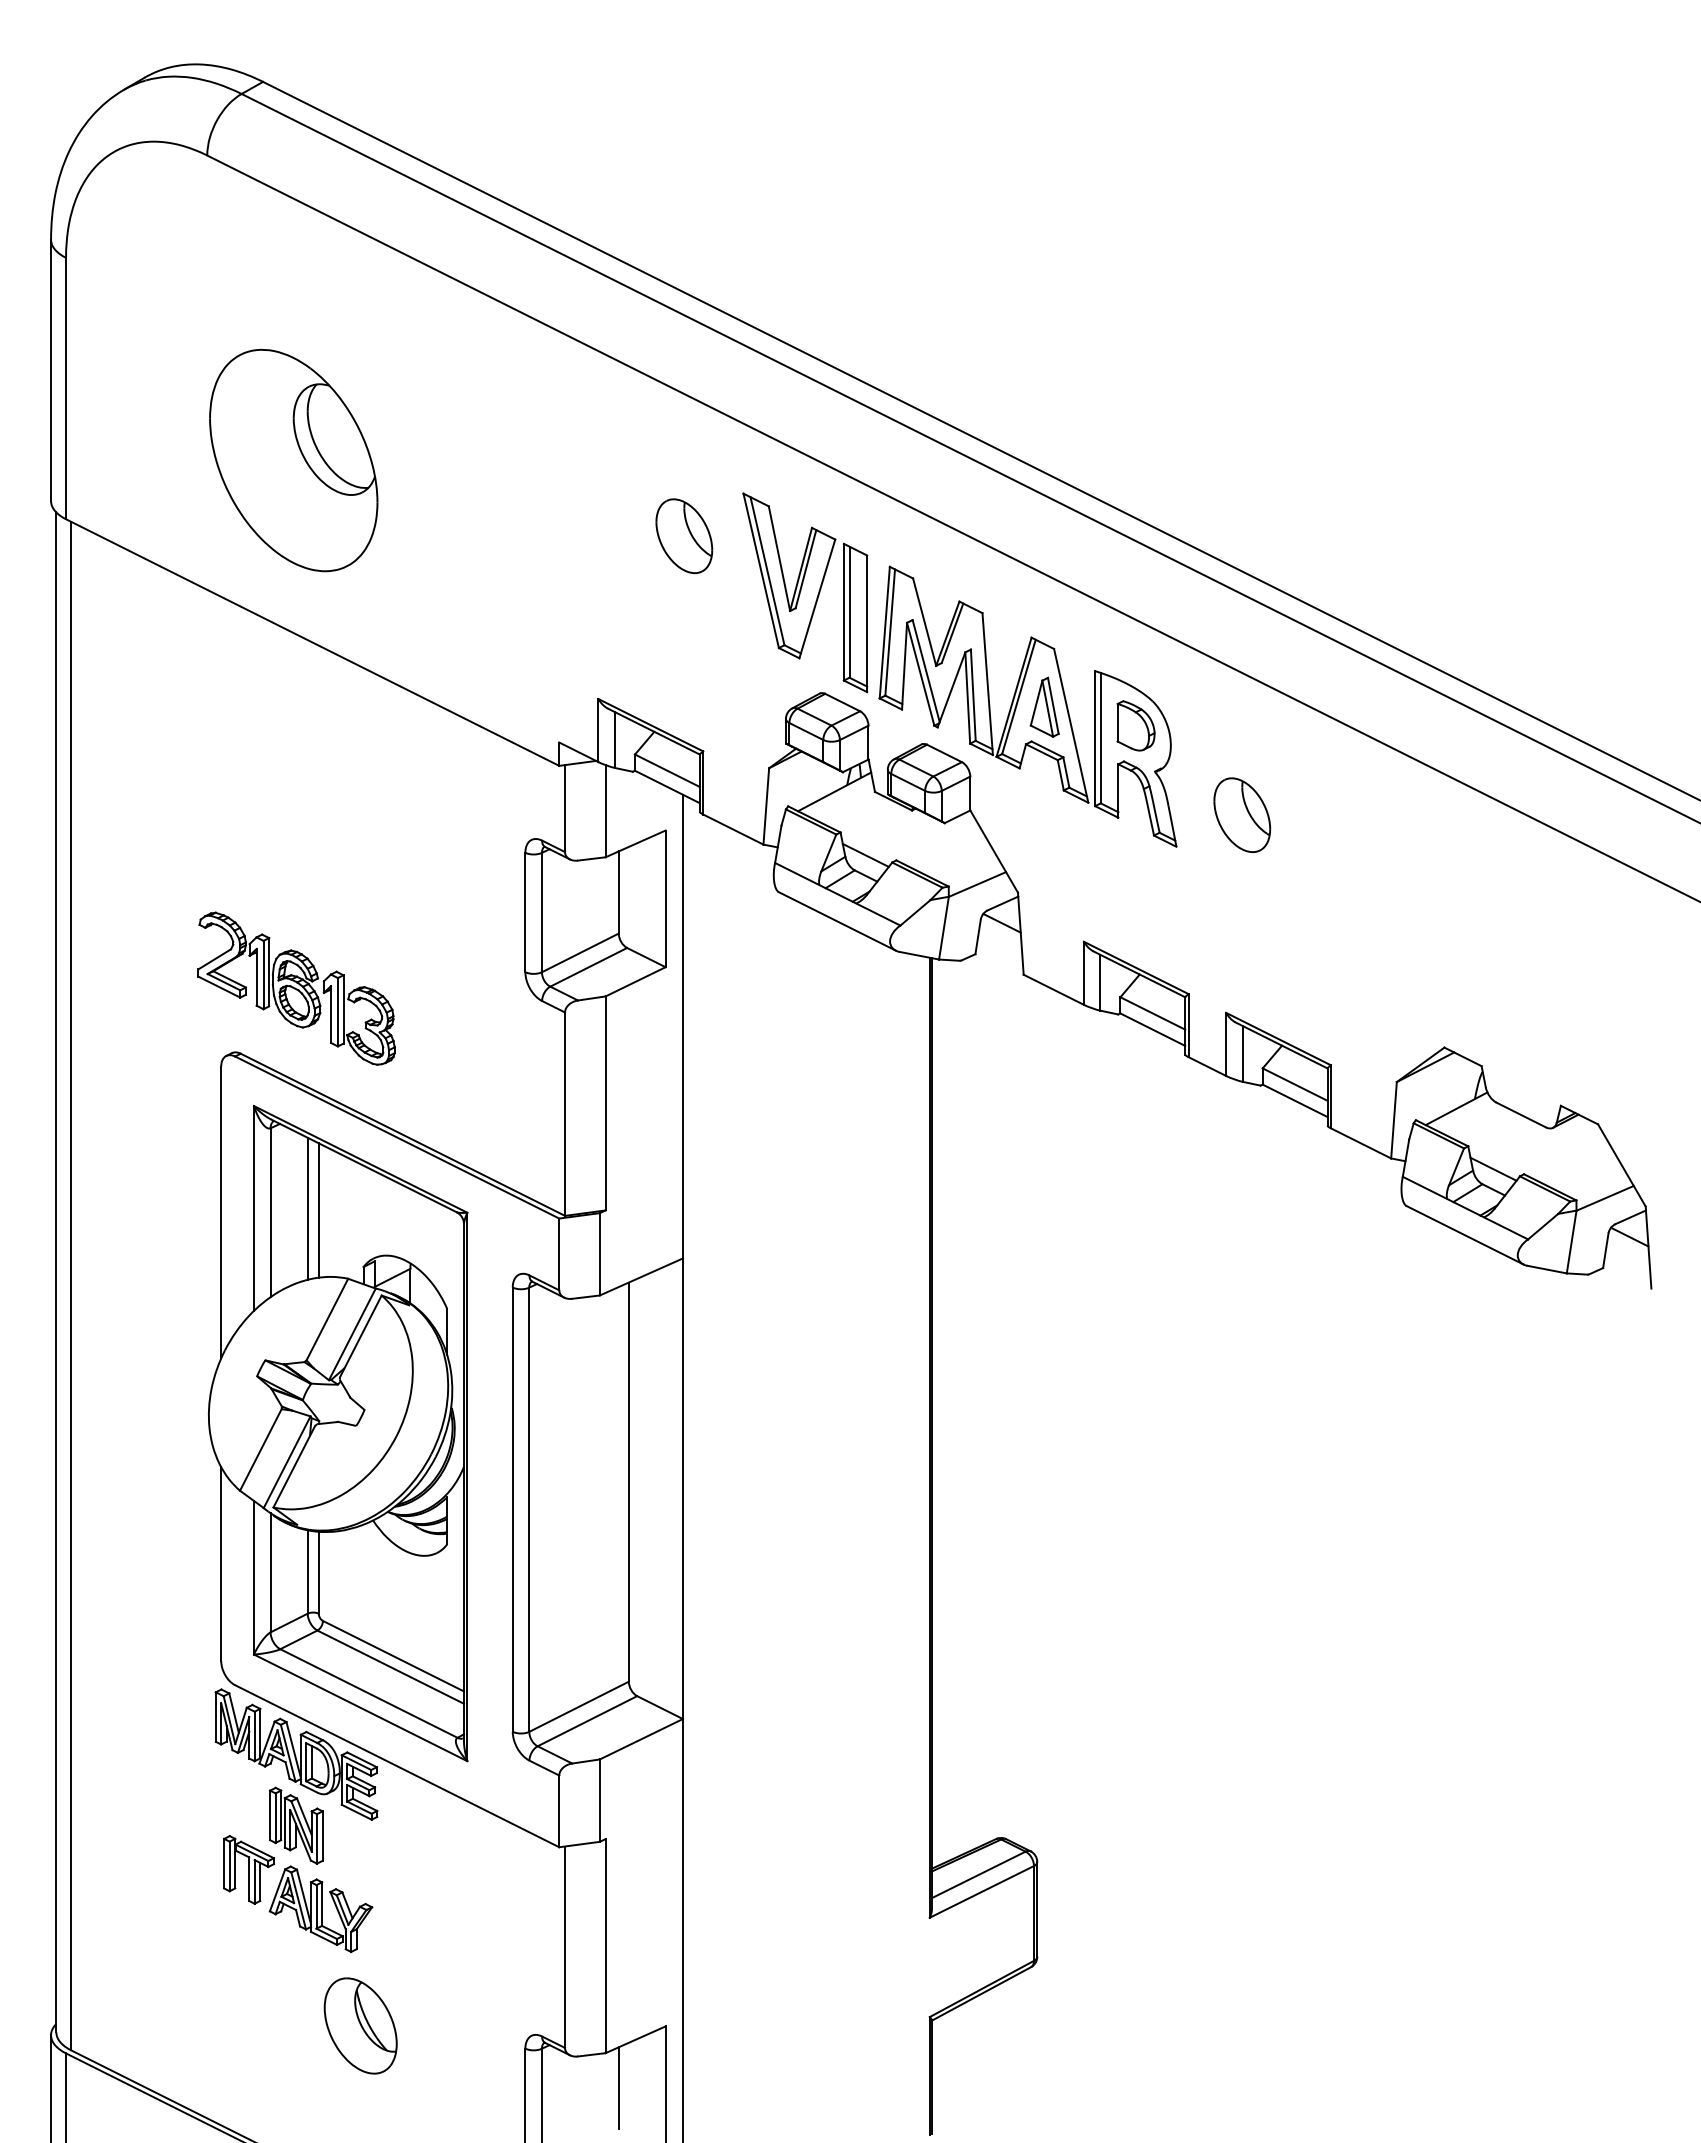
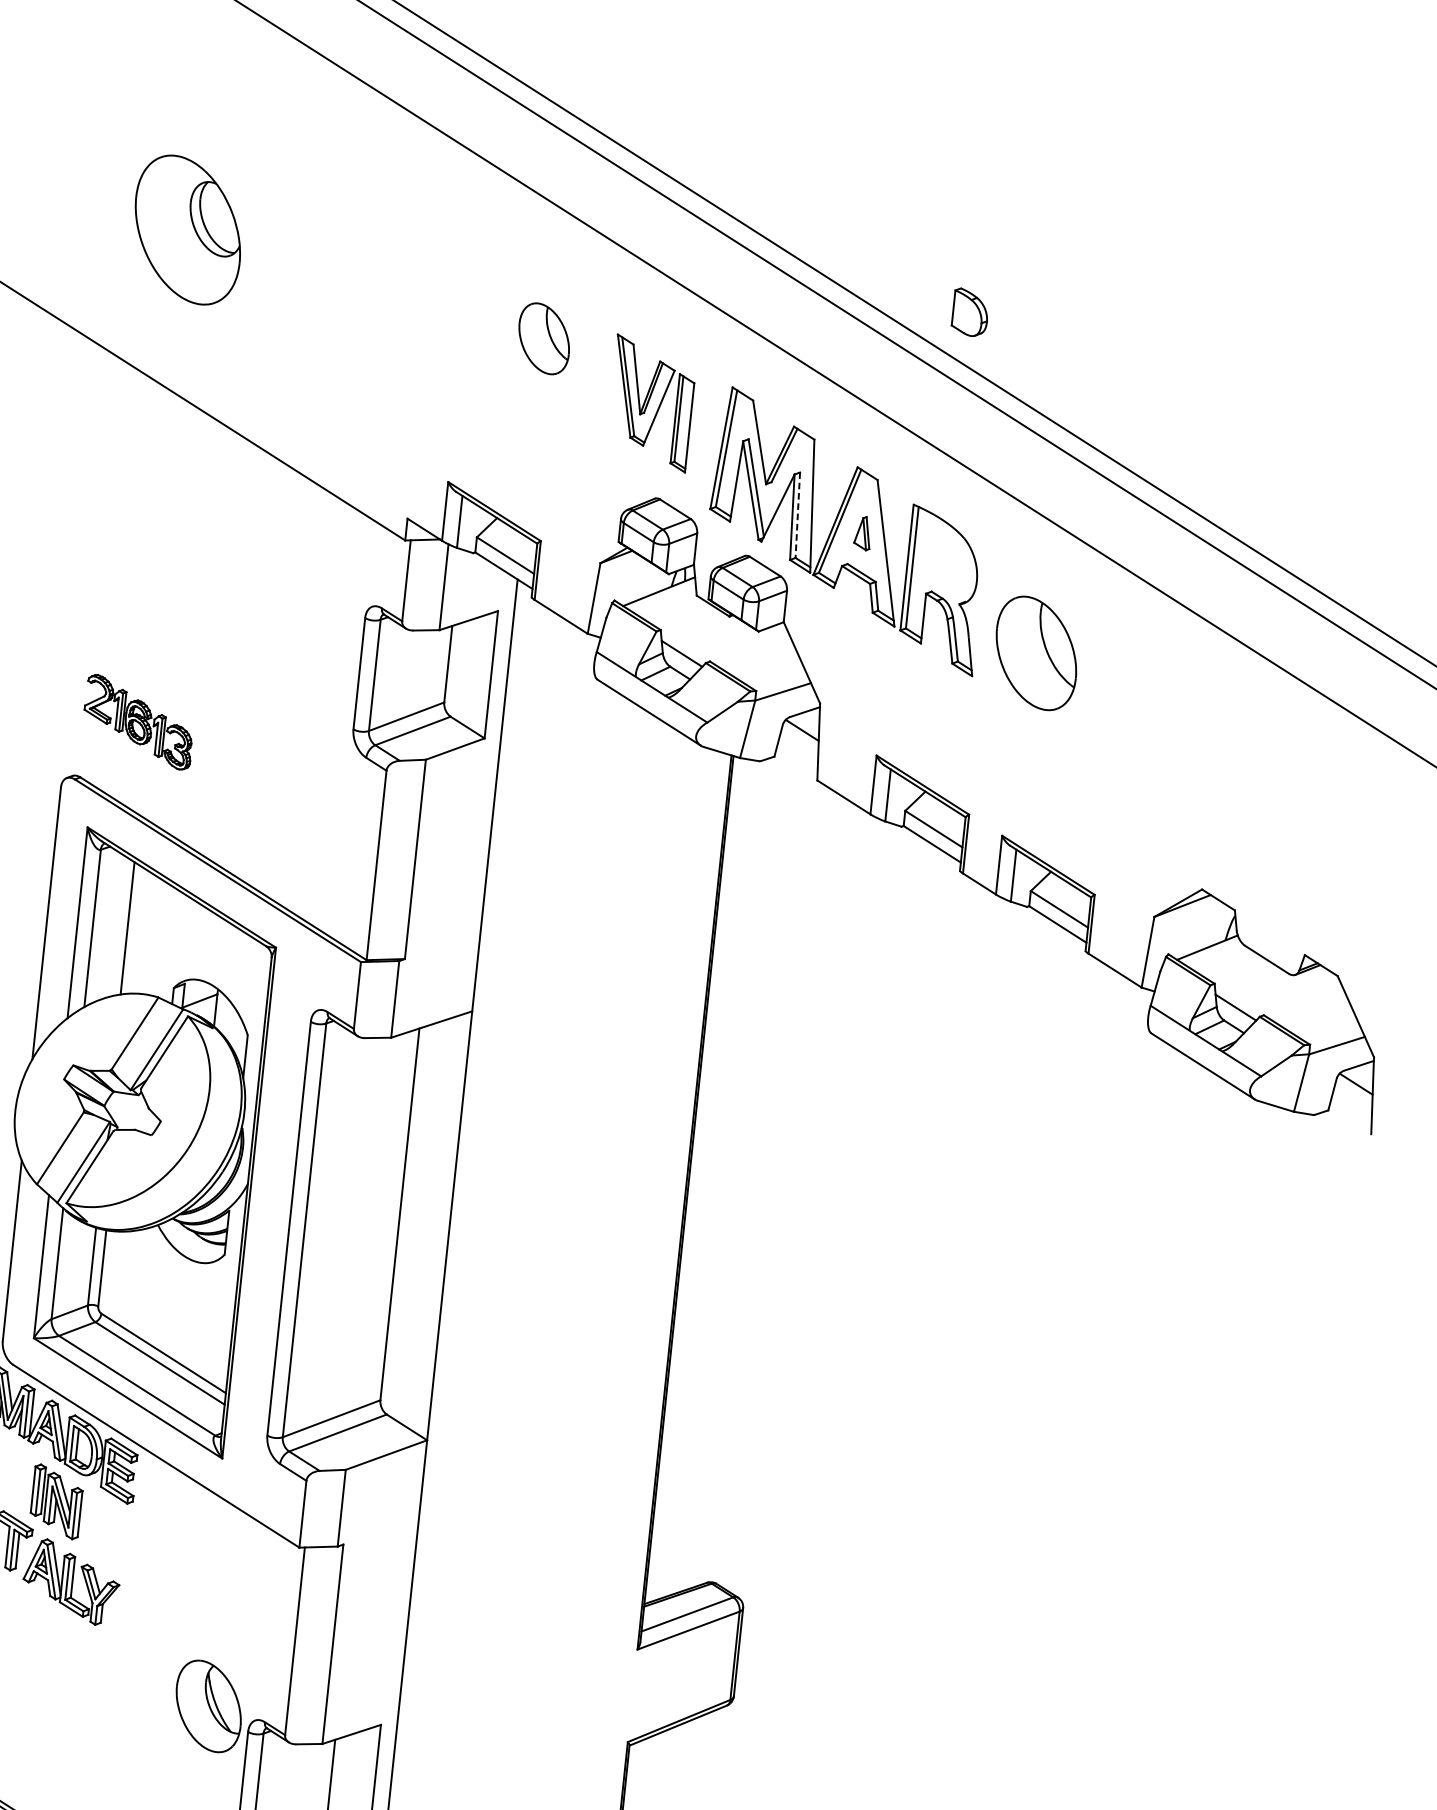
part: (293, 460) -> (187, 230), size x0.7
part: (805, 592) -> (651, 403), size x0.7
line: (973, 695) -> (797, 515), solid -> dashed
part: (1044, 706) -> (863, 532), size x0.6
part: (1135, 725) -> (969, 312), moved
part: (1242, 814) -> (1036, 652), size x1.6
part: (296, 988) -> (138, 722), size x0.6
line: (318, 1210) -> (137, 931), removed
part: (360, 2025) -> (208, 1705), moved

